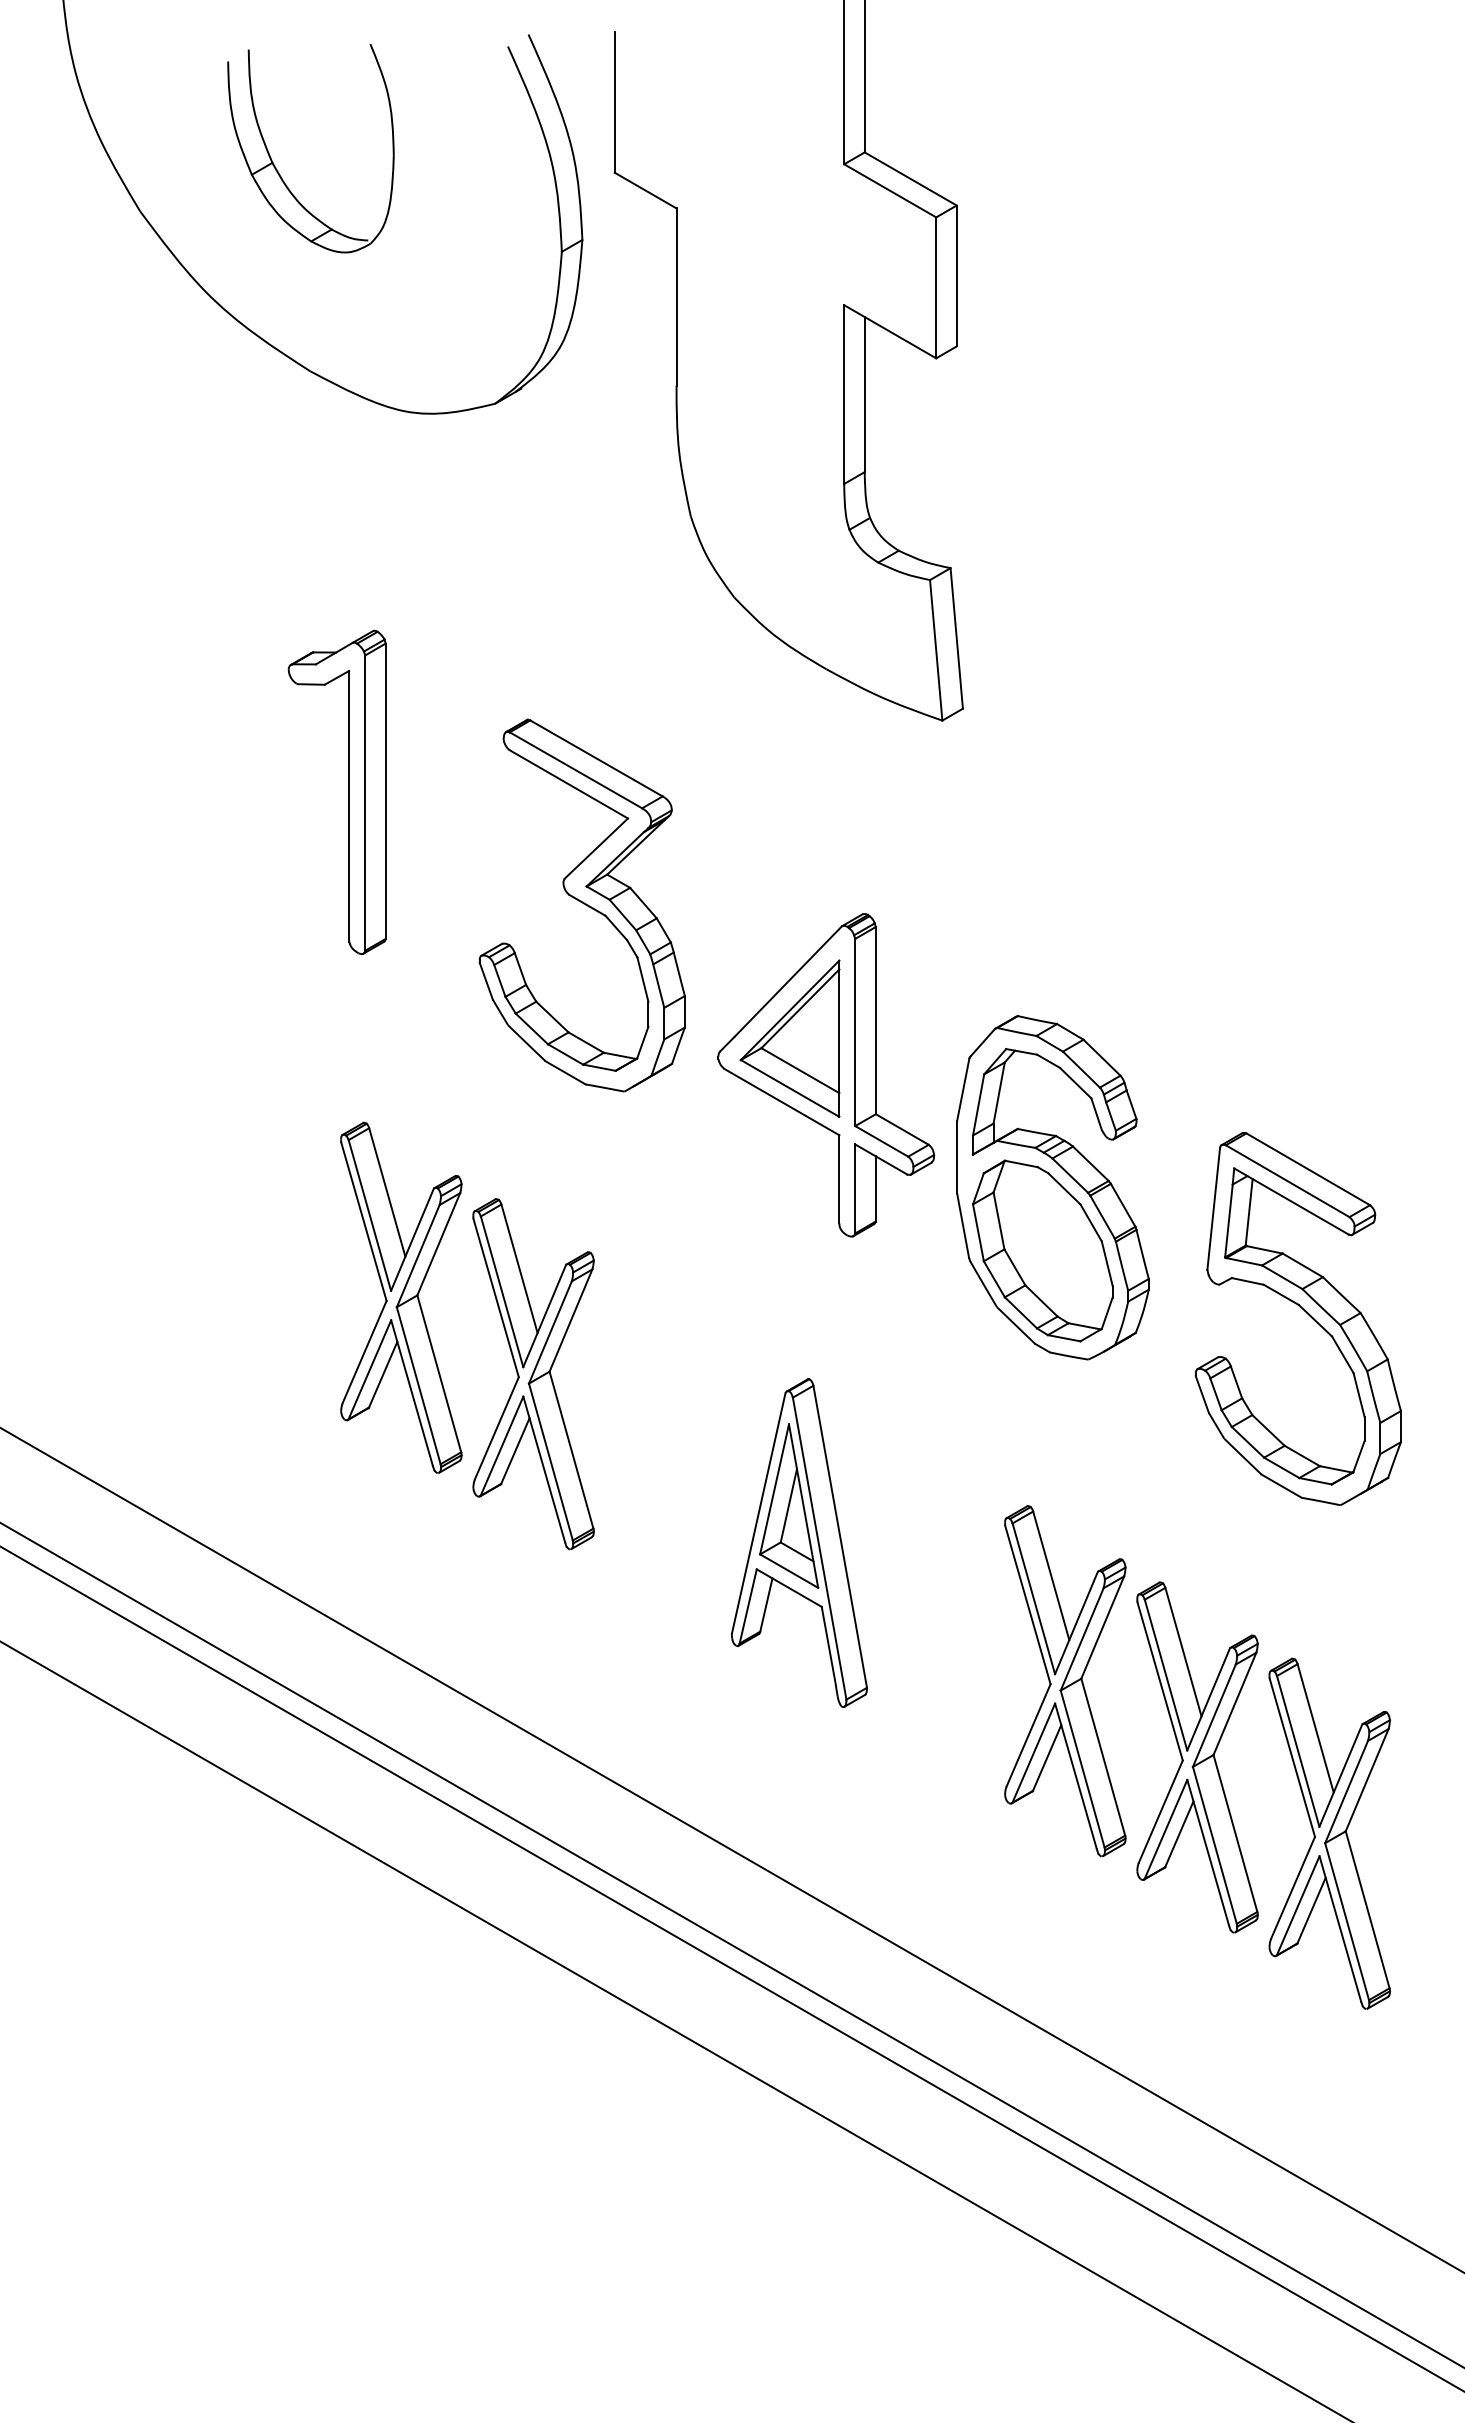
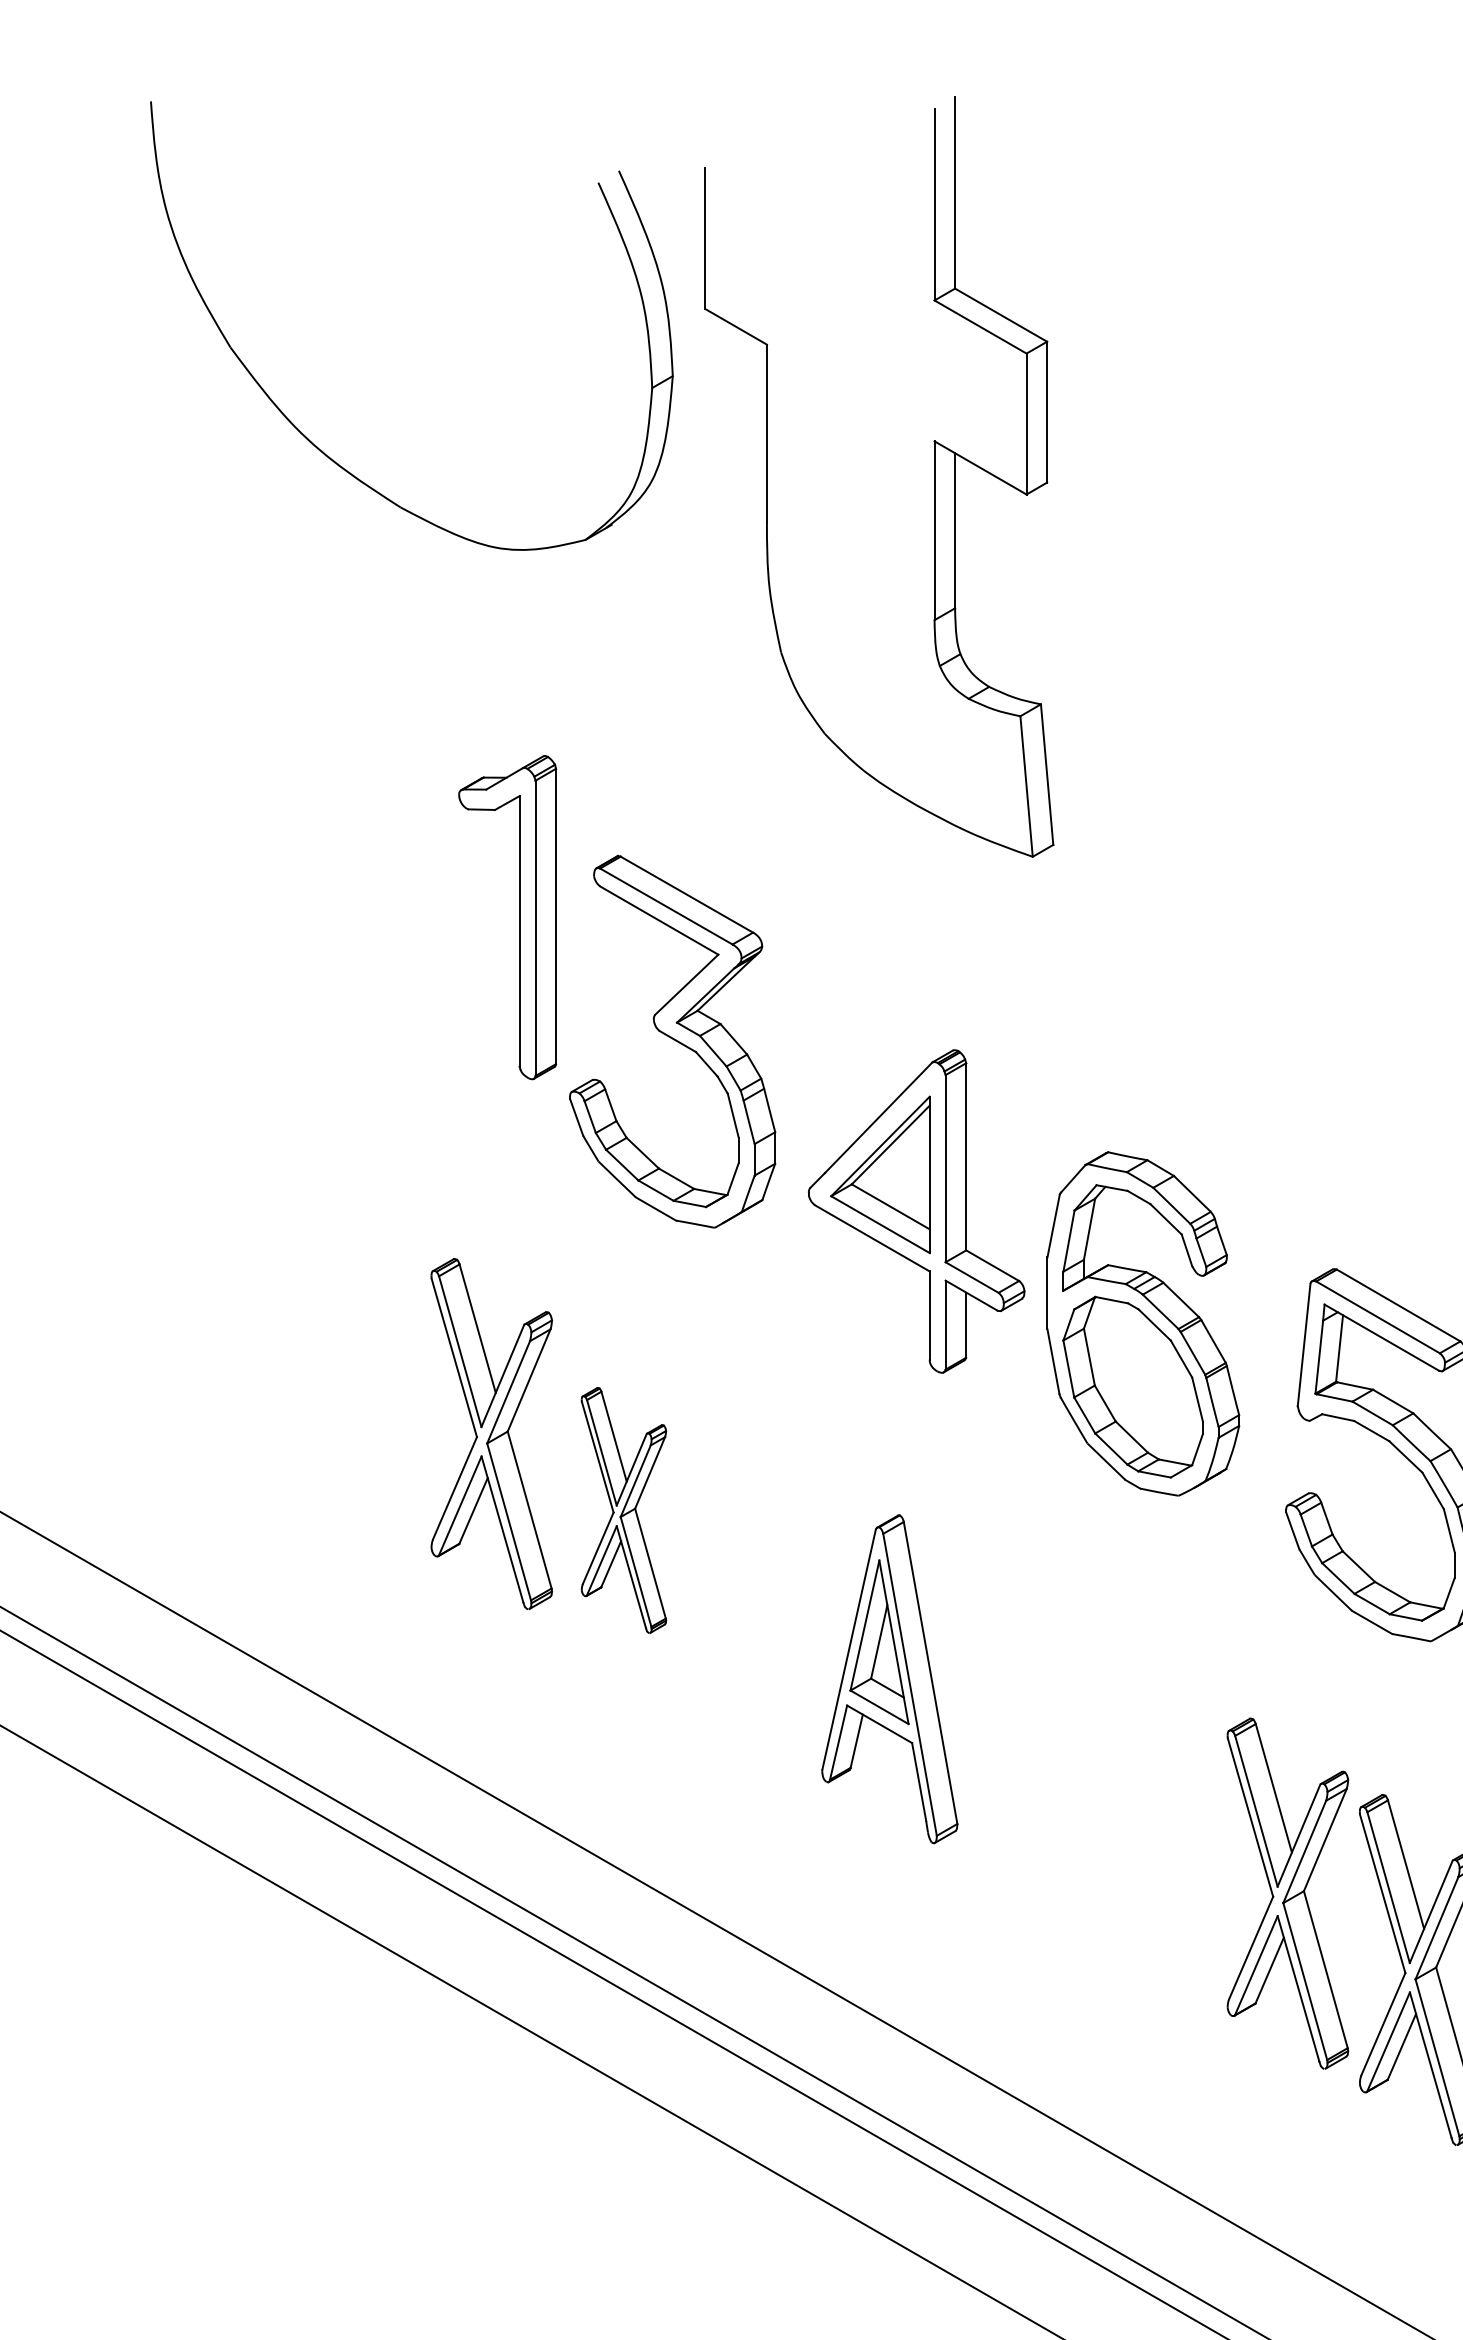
part: (276, 167) -> (366, 303), removed
part: (348, 791) -> (518, 916), moved
part: (533, 1374) -> (623, 1510), size x0.7
part: (1065, 1681) -> (1155, 1817), removed

